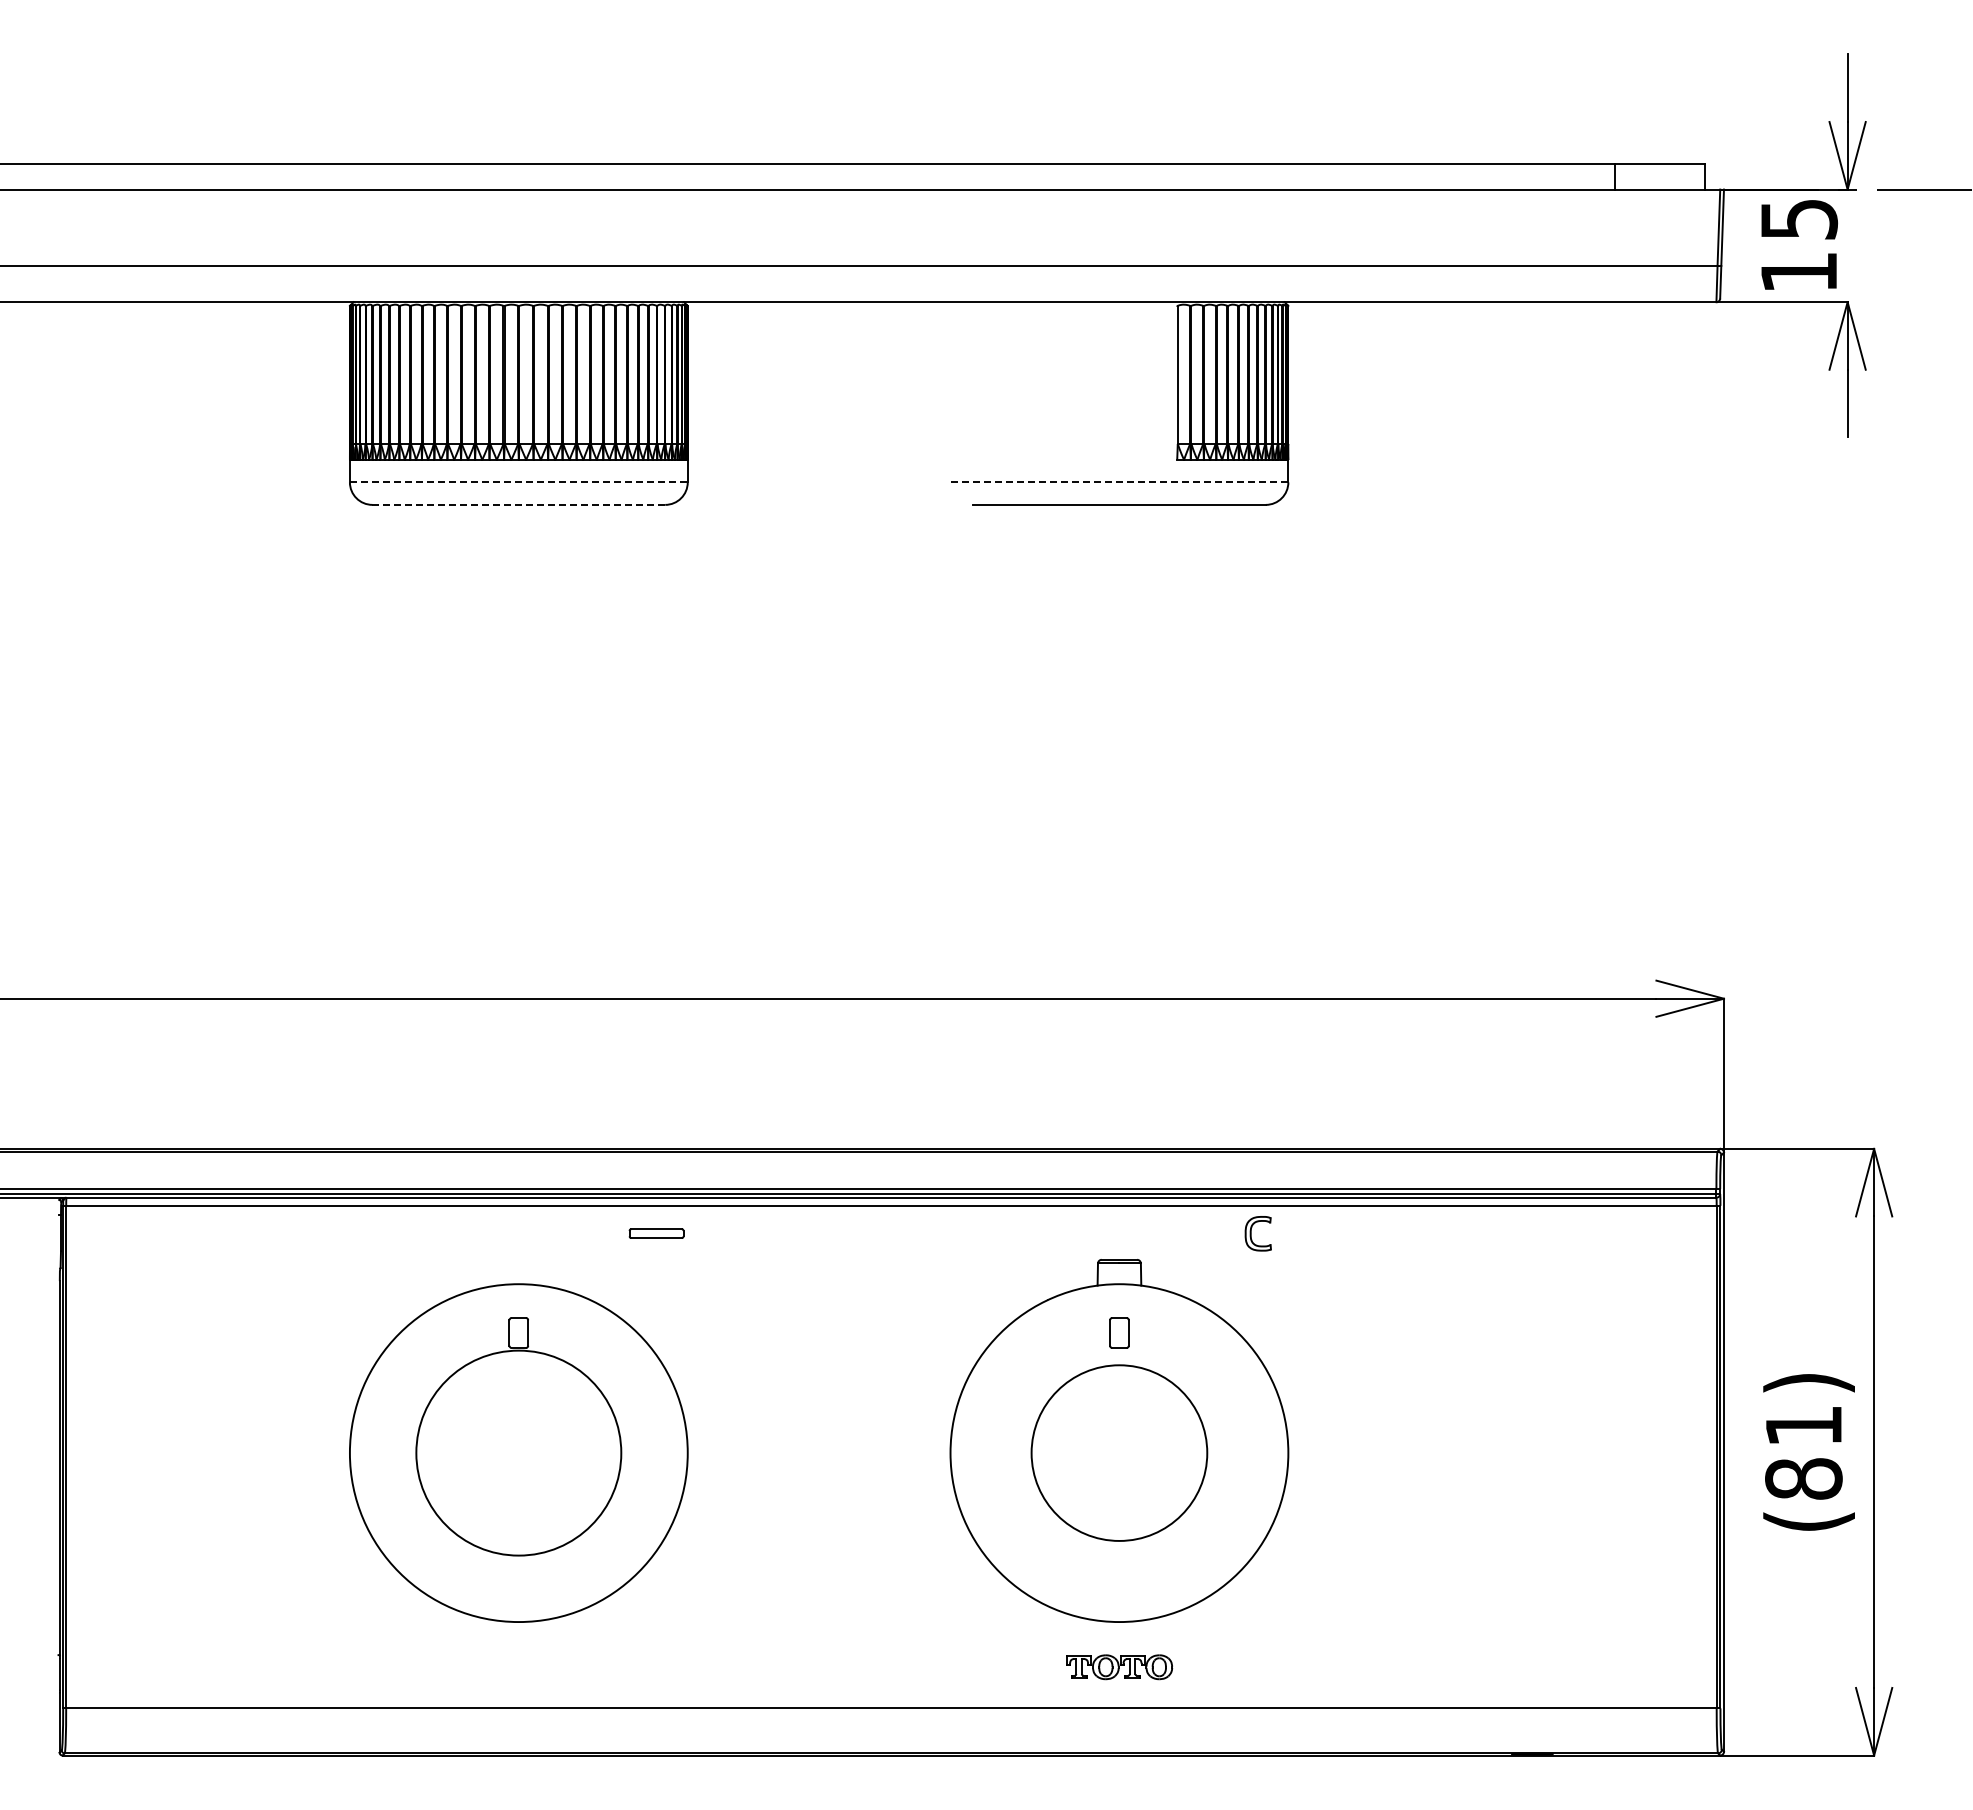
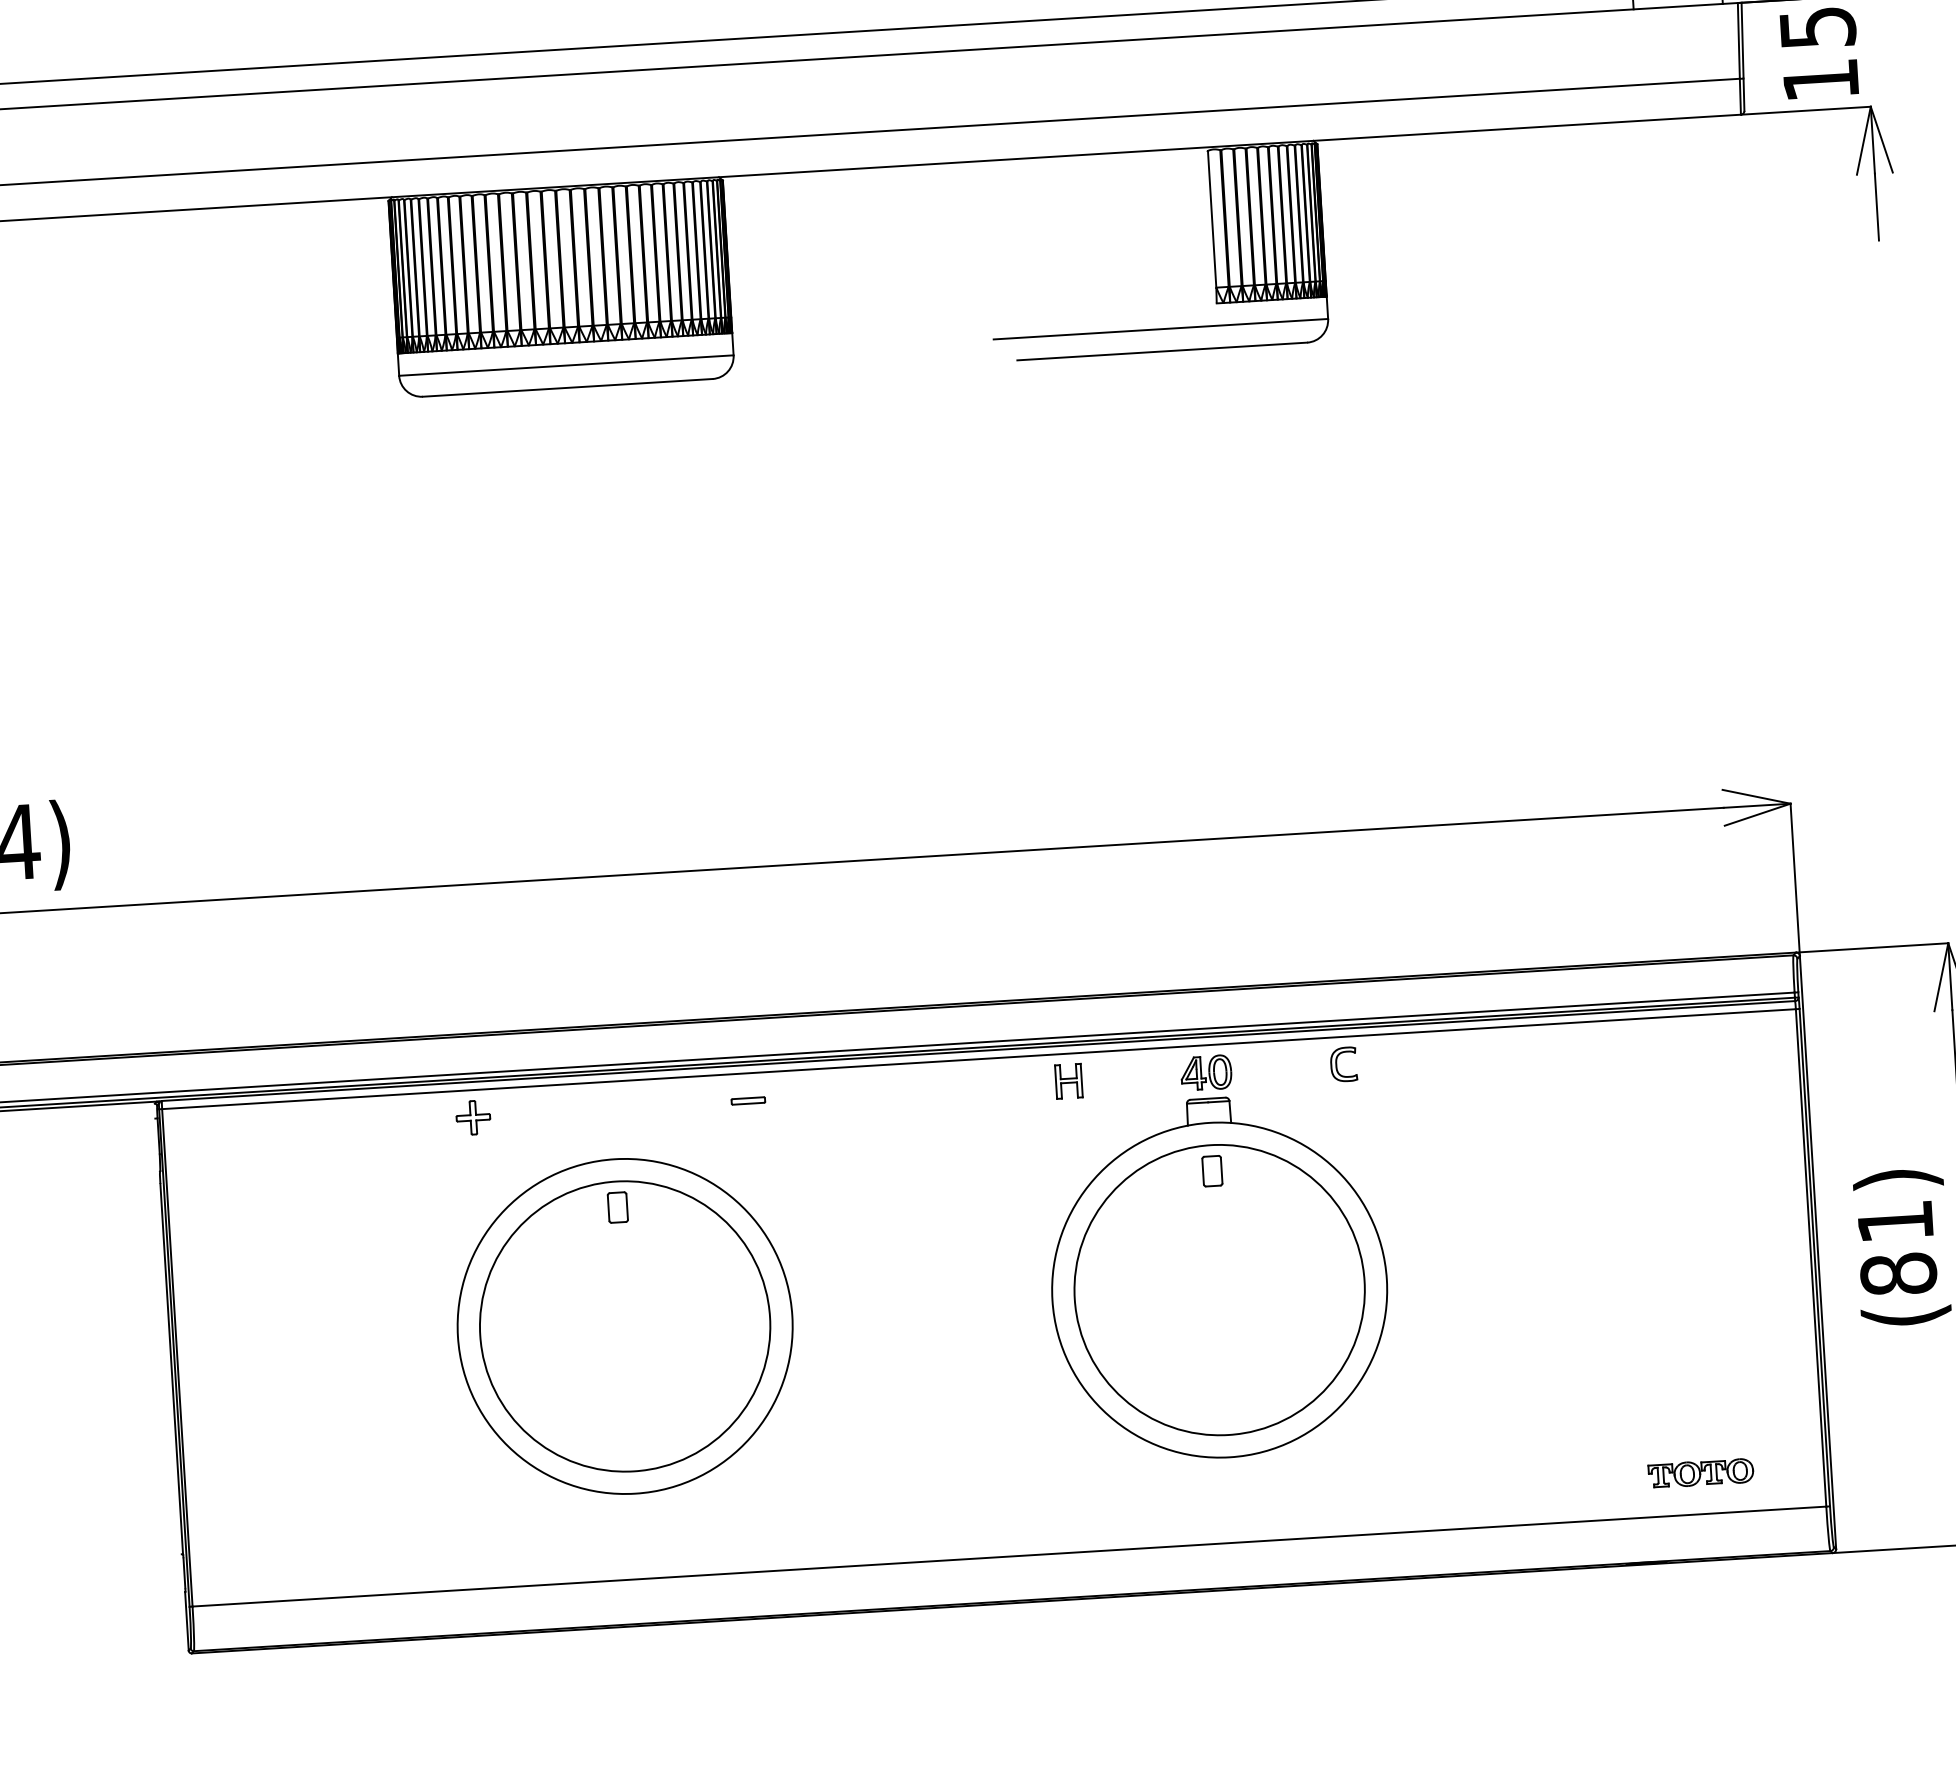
line: (518, 482) -> (566, 365), dashed -> solid
line: (1119, 482) -> (1160, 329), dashed -> solid
line: (518, 504) -> (567, 387), dashed -> solid
part: (378, 1233) -> (472, 1117), added
part: (656, 1233) -> (748, 1100), size x0.62
part: (980, 1233) -> (1068, 1081), added
part: (1119, 1233) -> (1206, 1072), added
circle: (518, 1452) -> (624, 1325), size x1.43
circle: (1119, 1452) -> (1219, 1289), size x1.67
part: (1119, 1667) -> (1700, 1473), moved

